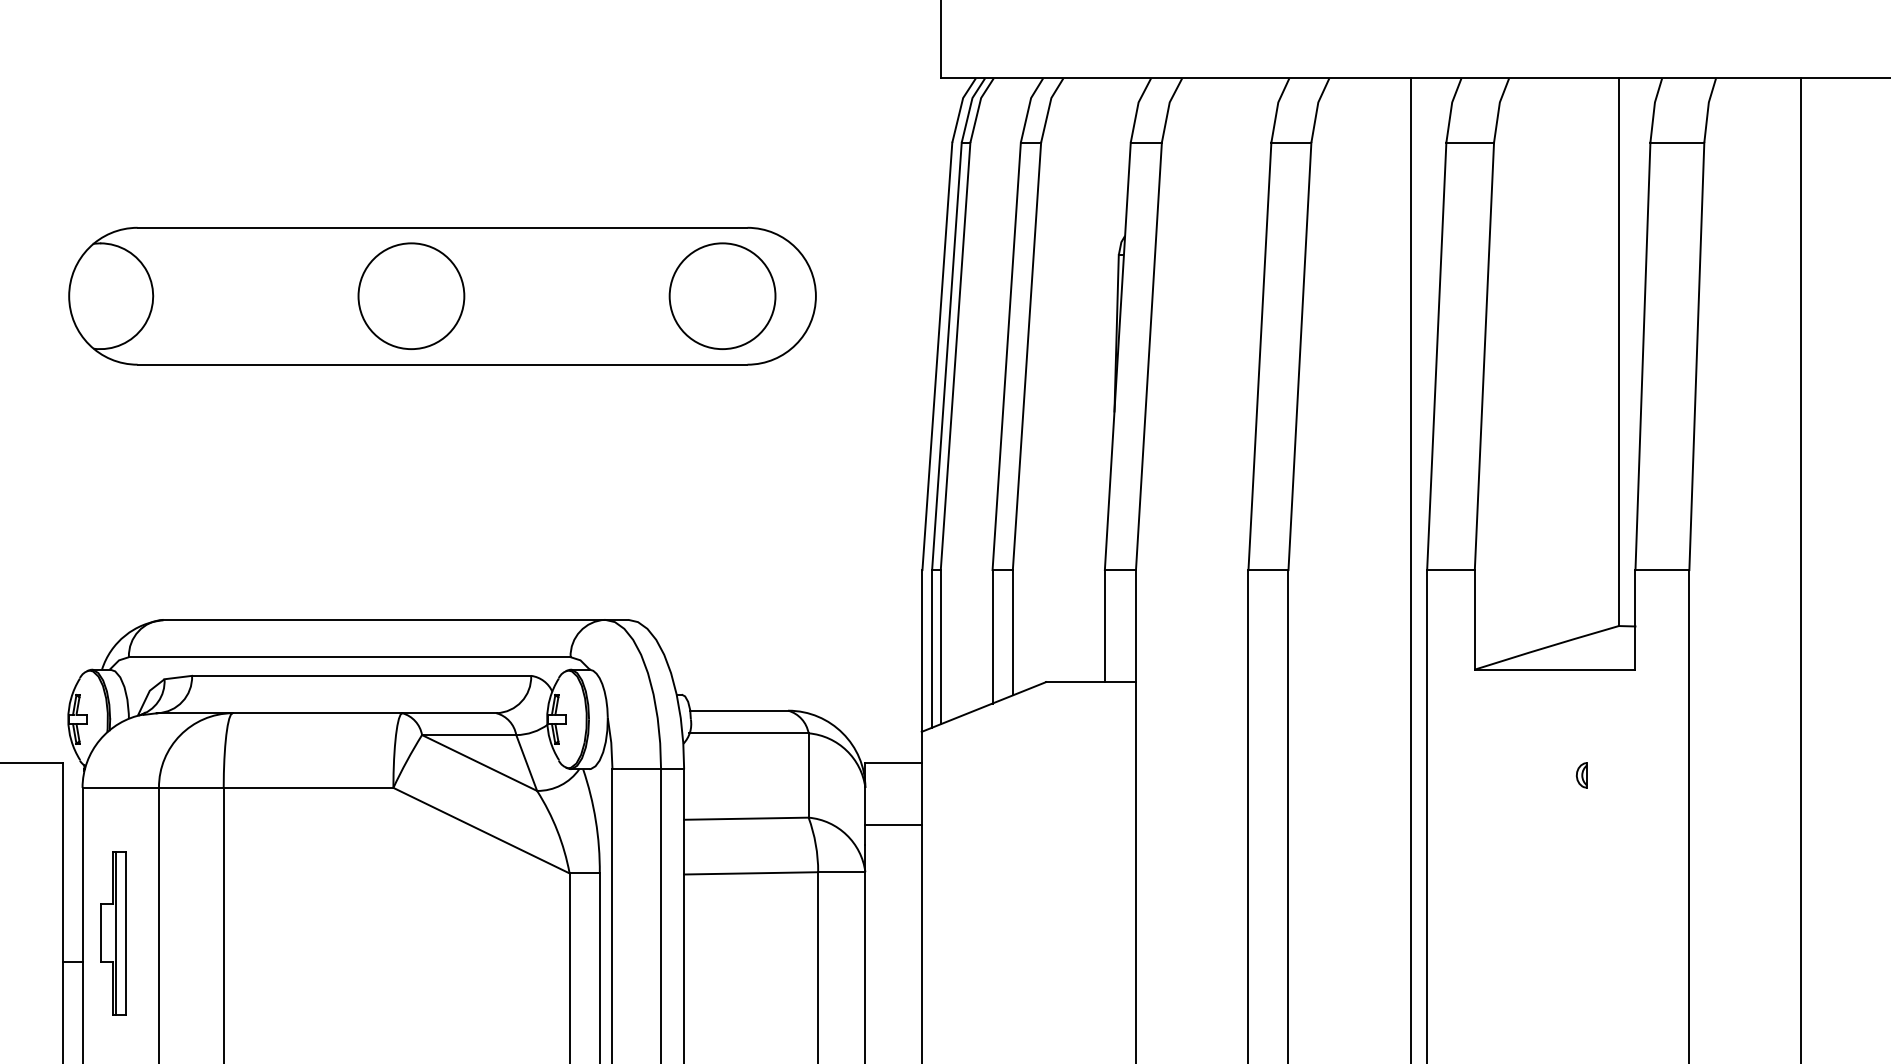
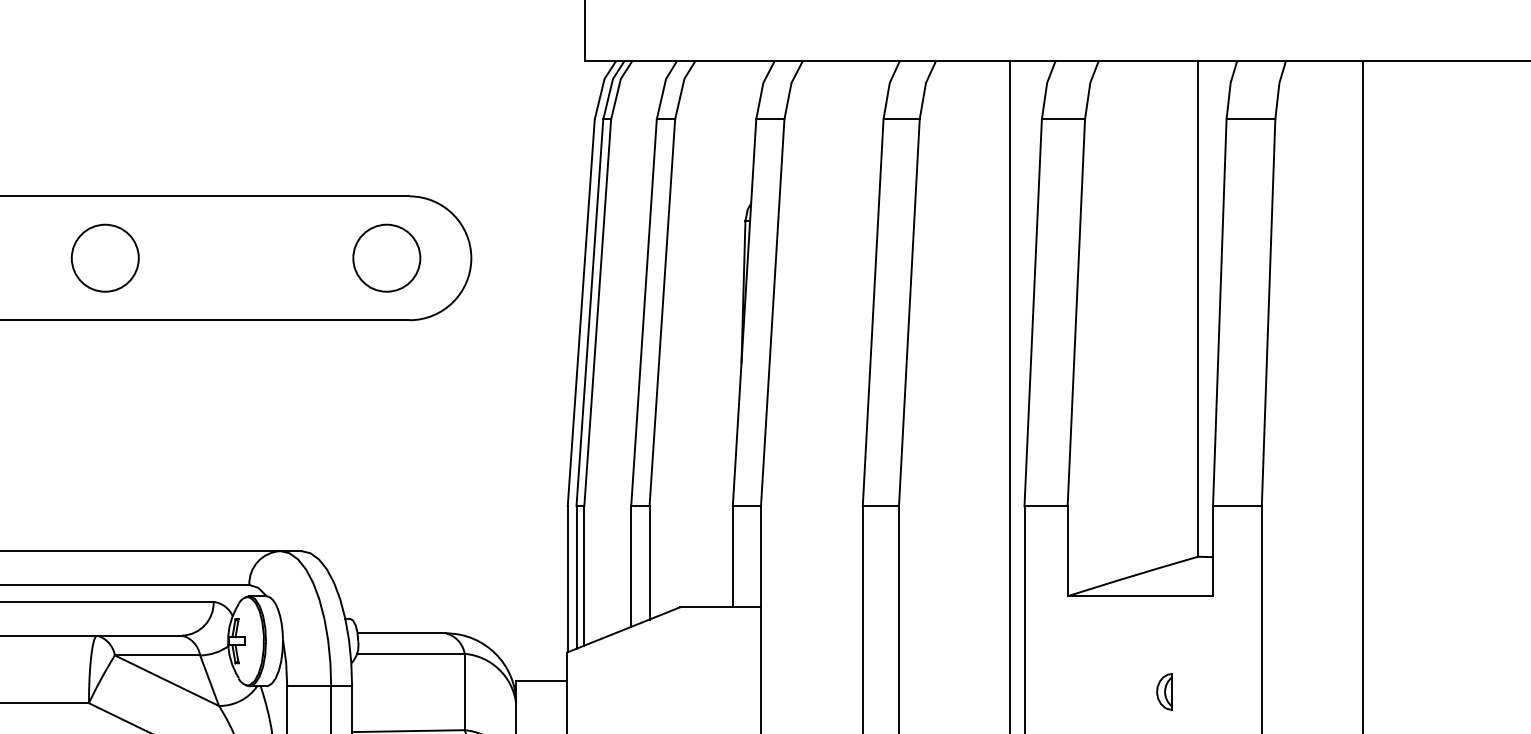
circle: (411, 295) -> (105, 257), size x0.7
circle: (722, 295) -> (386, 257), size x0.7
part: (1581, 775) -> (1164, 692), size x1.6

